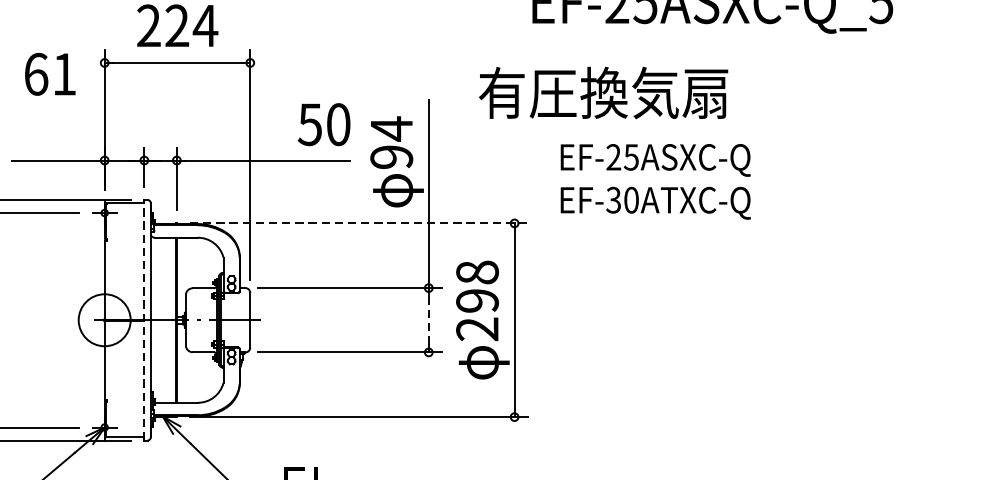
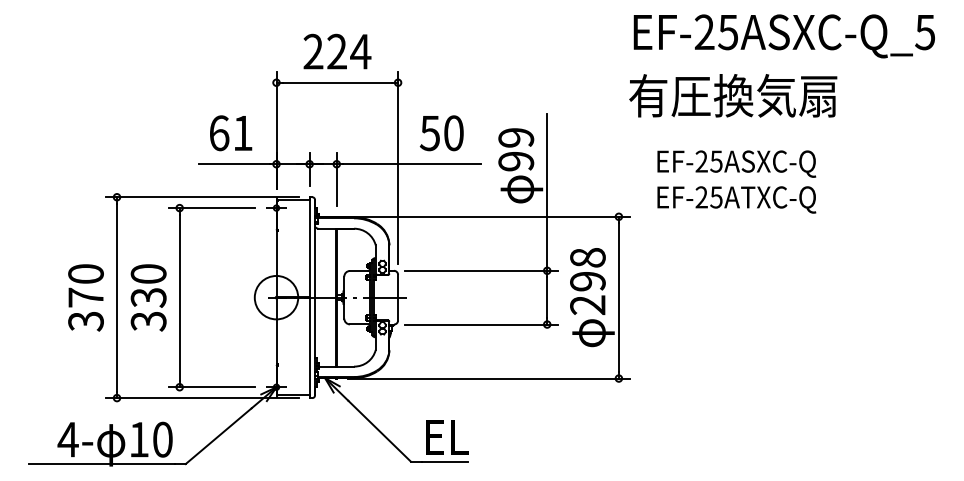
text: (50, 74) -> (231, 133), moved
text: (603, 92) -> (733, 95), moved
text: (323, 124) -> (441, 133), moved
text: (392, 128) -> (516, 137), 94 -> 99
text: (621, 200) -> (708, 197), EF-30ATXC-Q -> EF-25ATXC-Q
line: (359, 223) -> (489, 216), dashed -> solid
line: (144, 320) -> (309, 297), dashed -> solid
line: (429, 320) -> (547, 297), dashed -> solid

